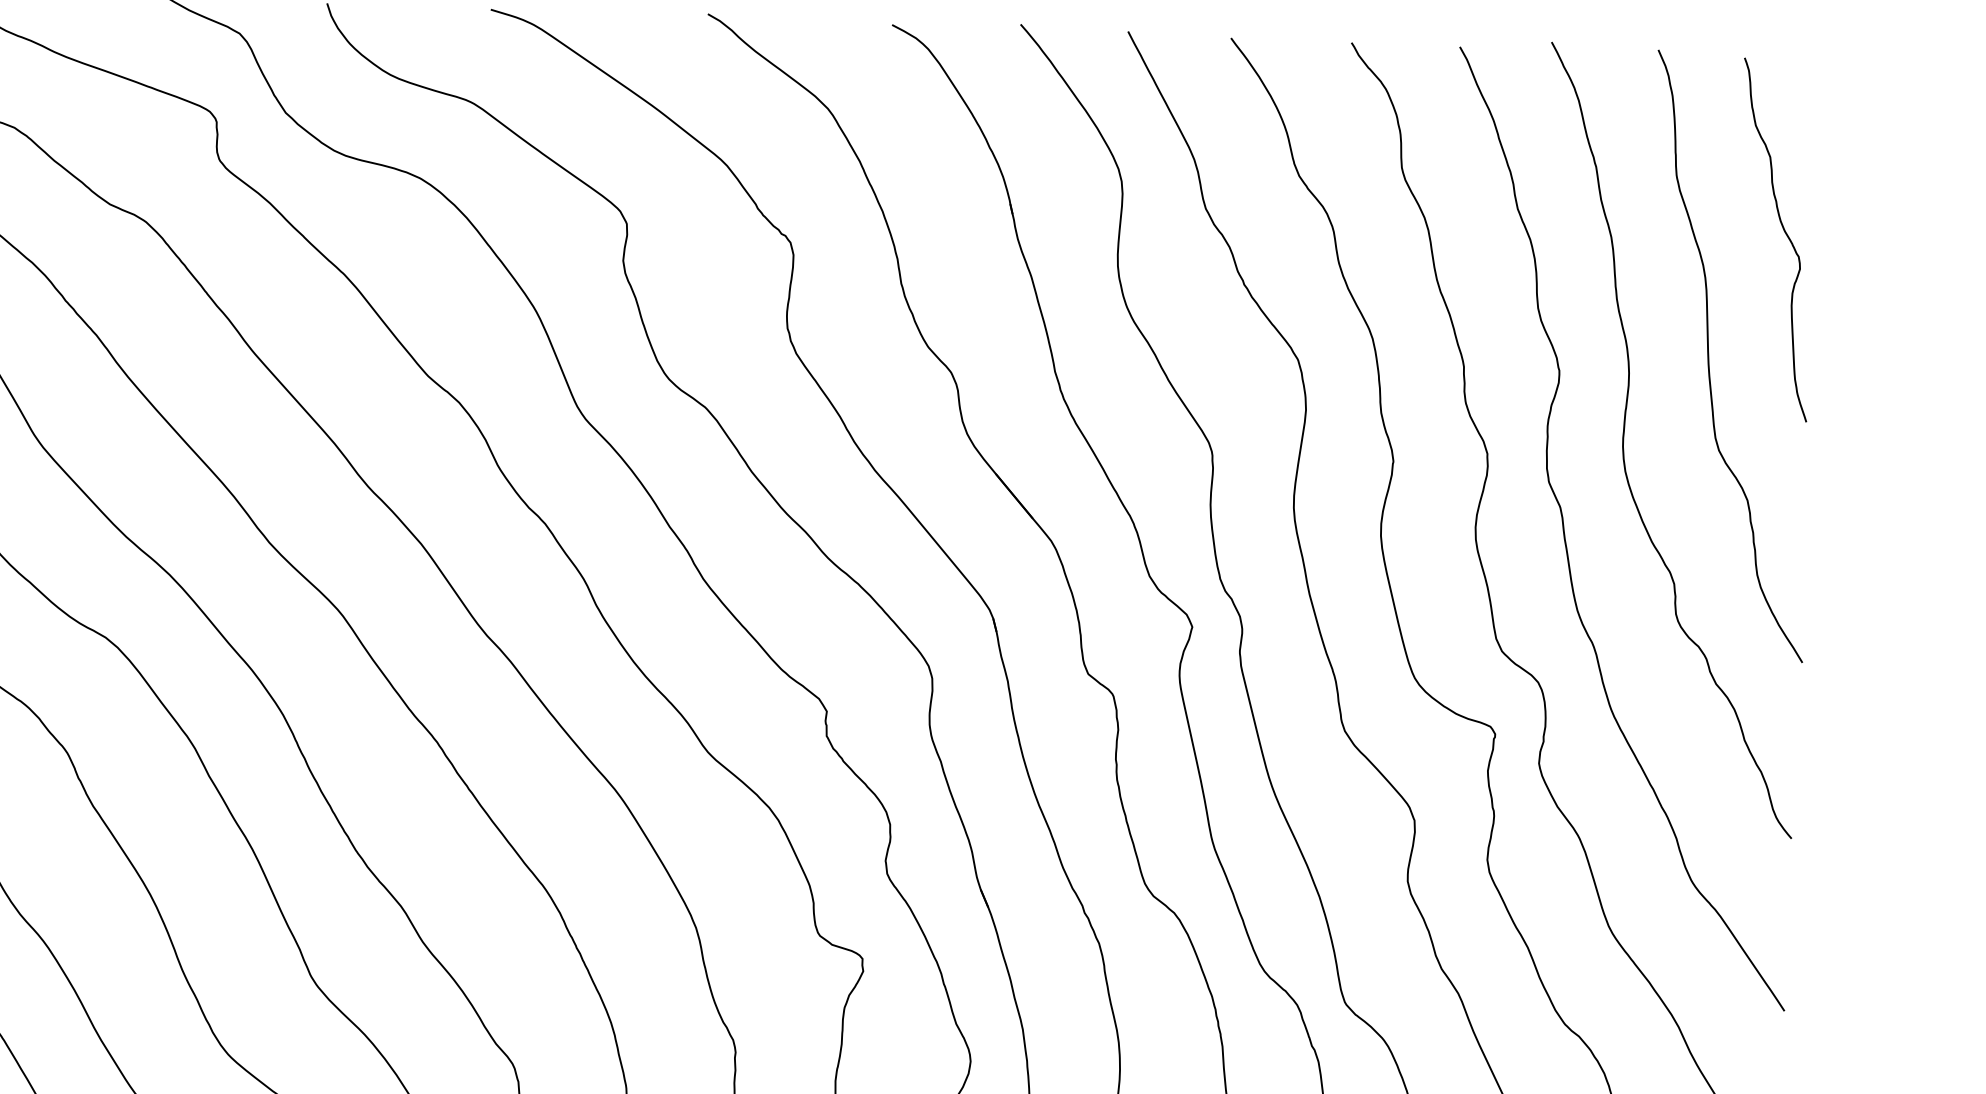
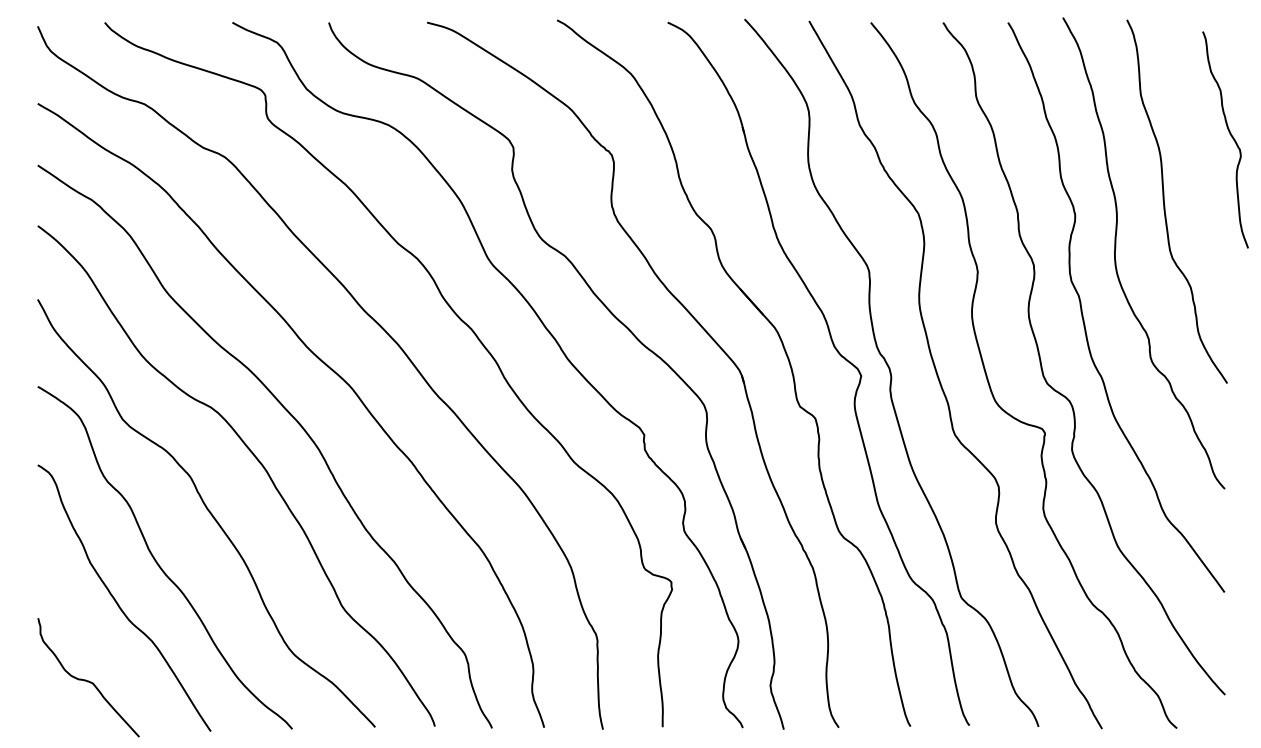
curve: (1785, 236) -> (1231, 137), moved

